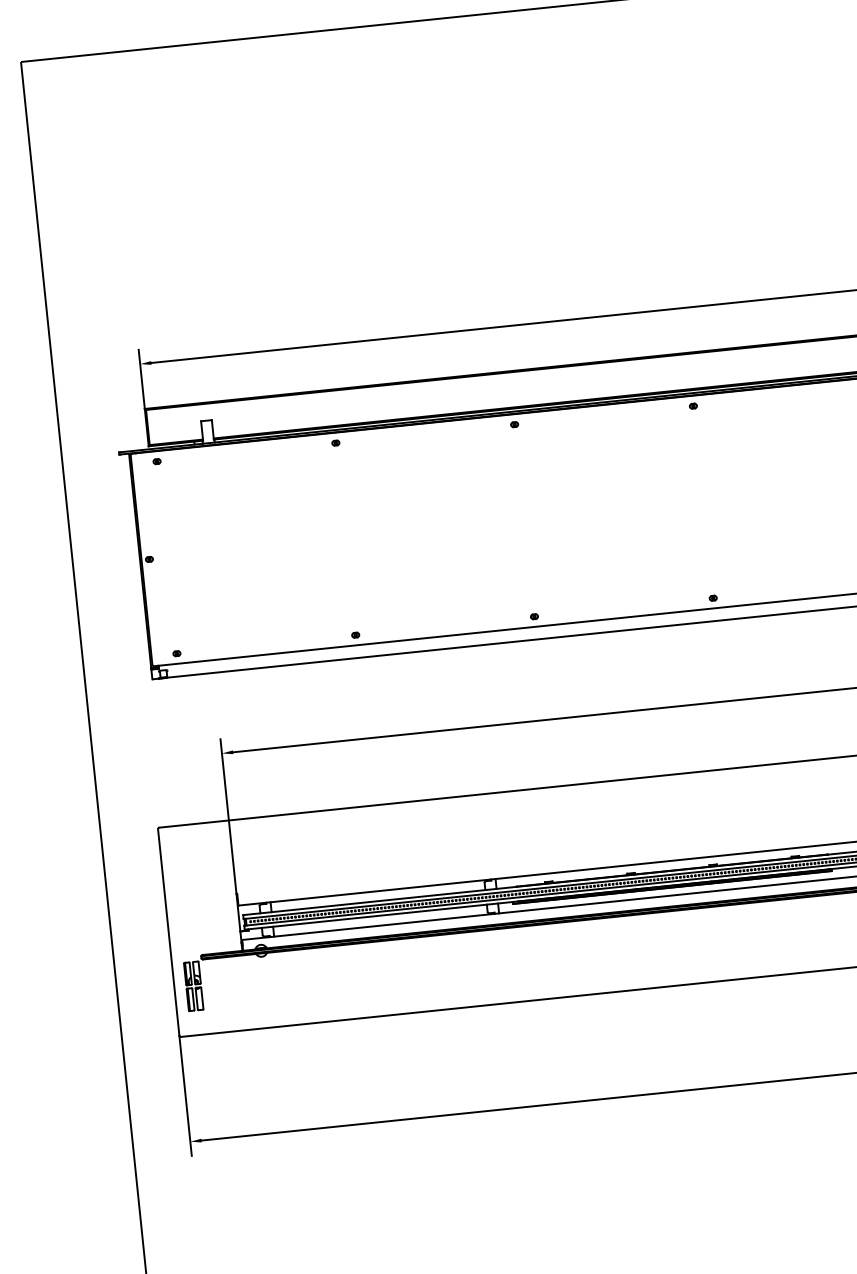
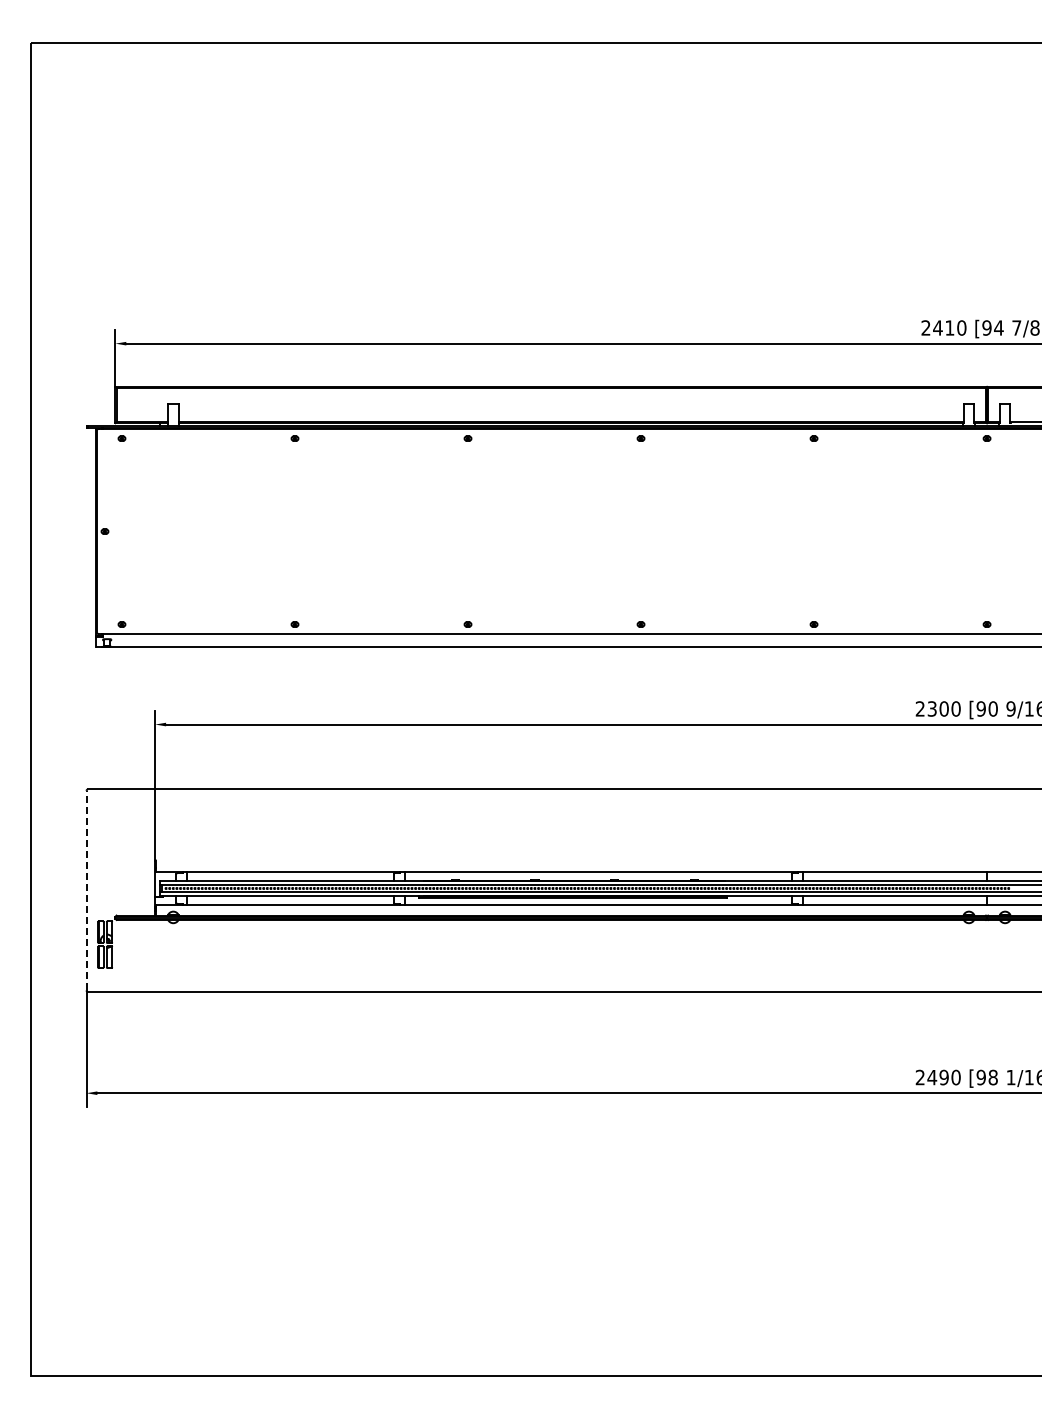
line: (168, 932) -> (86, 890), solid -> dashed

